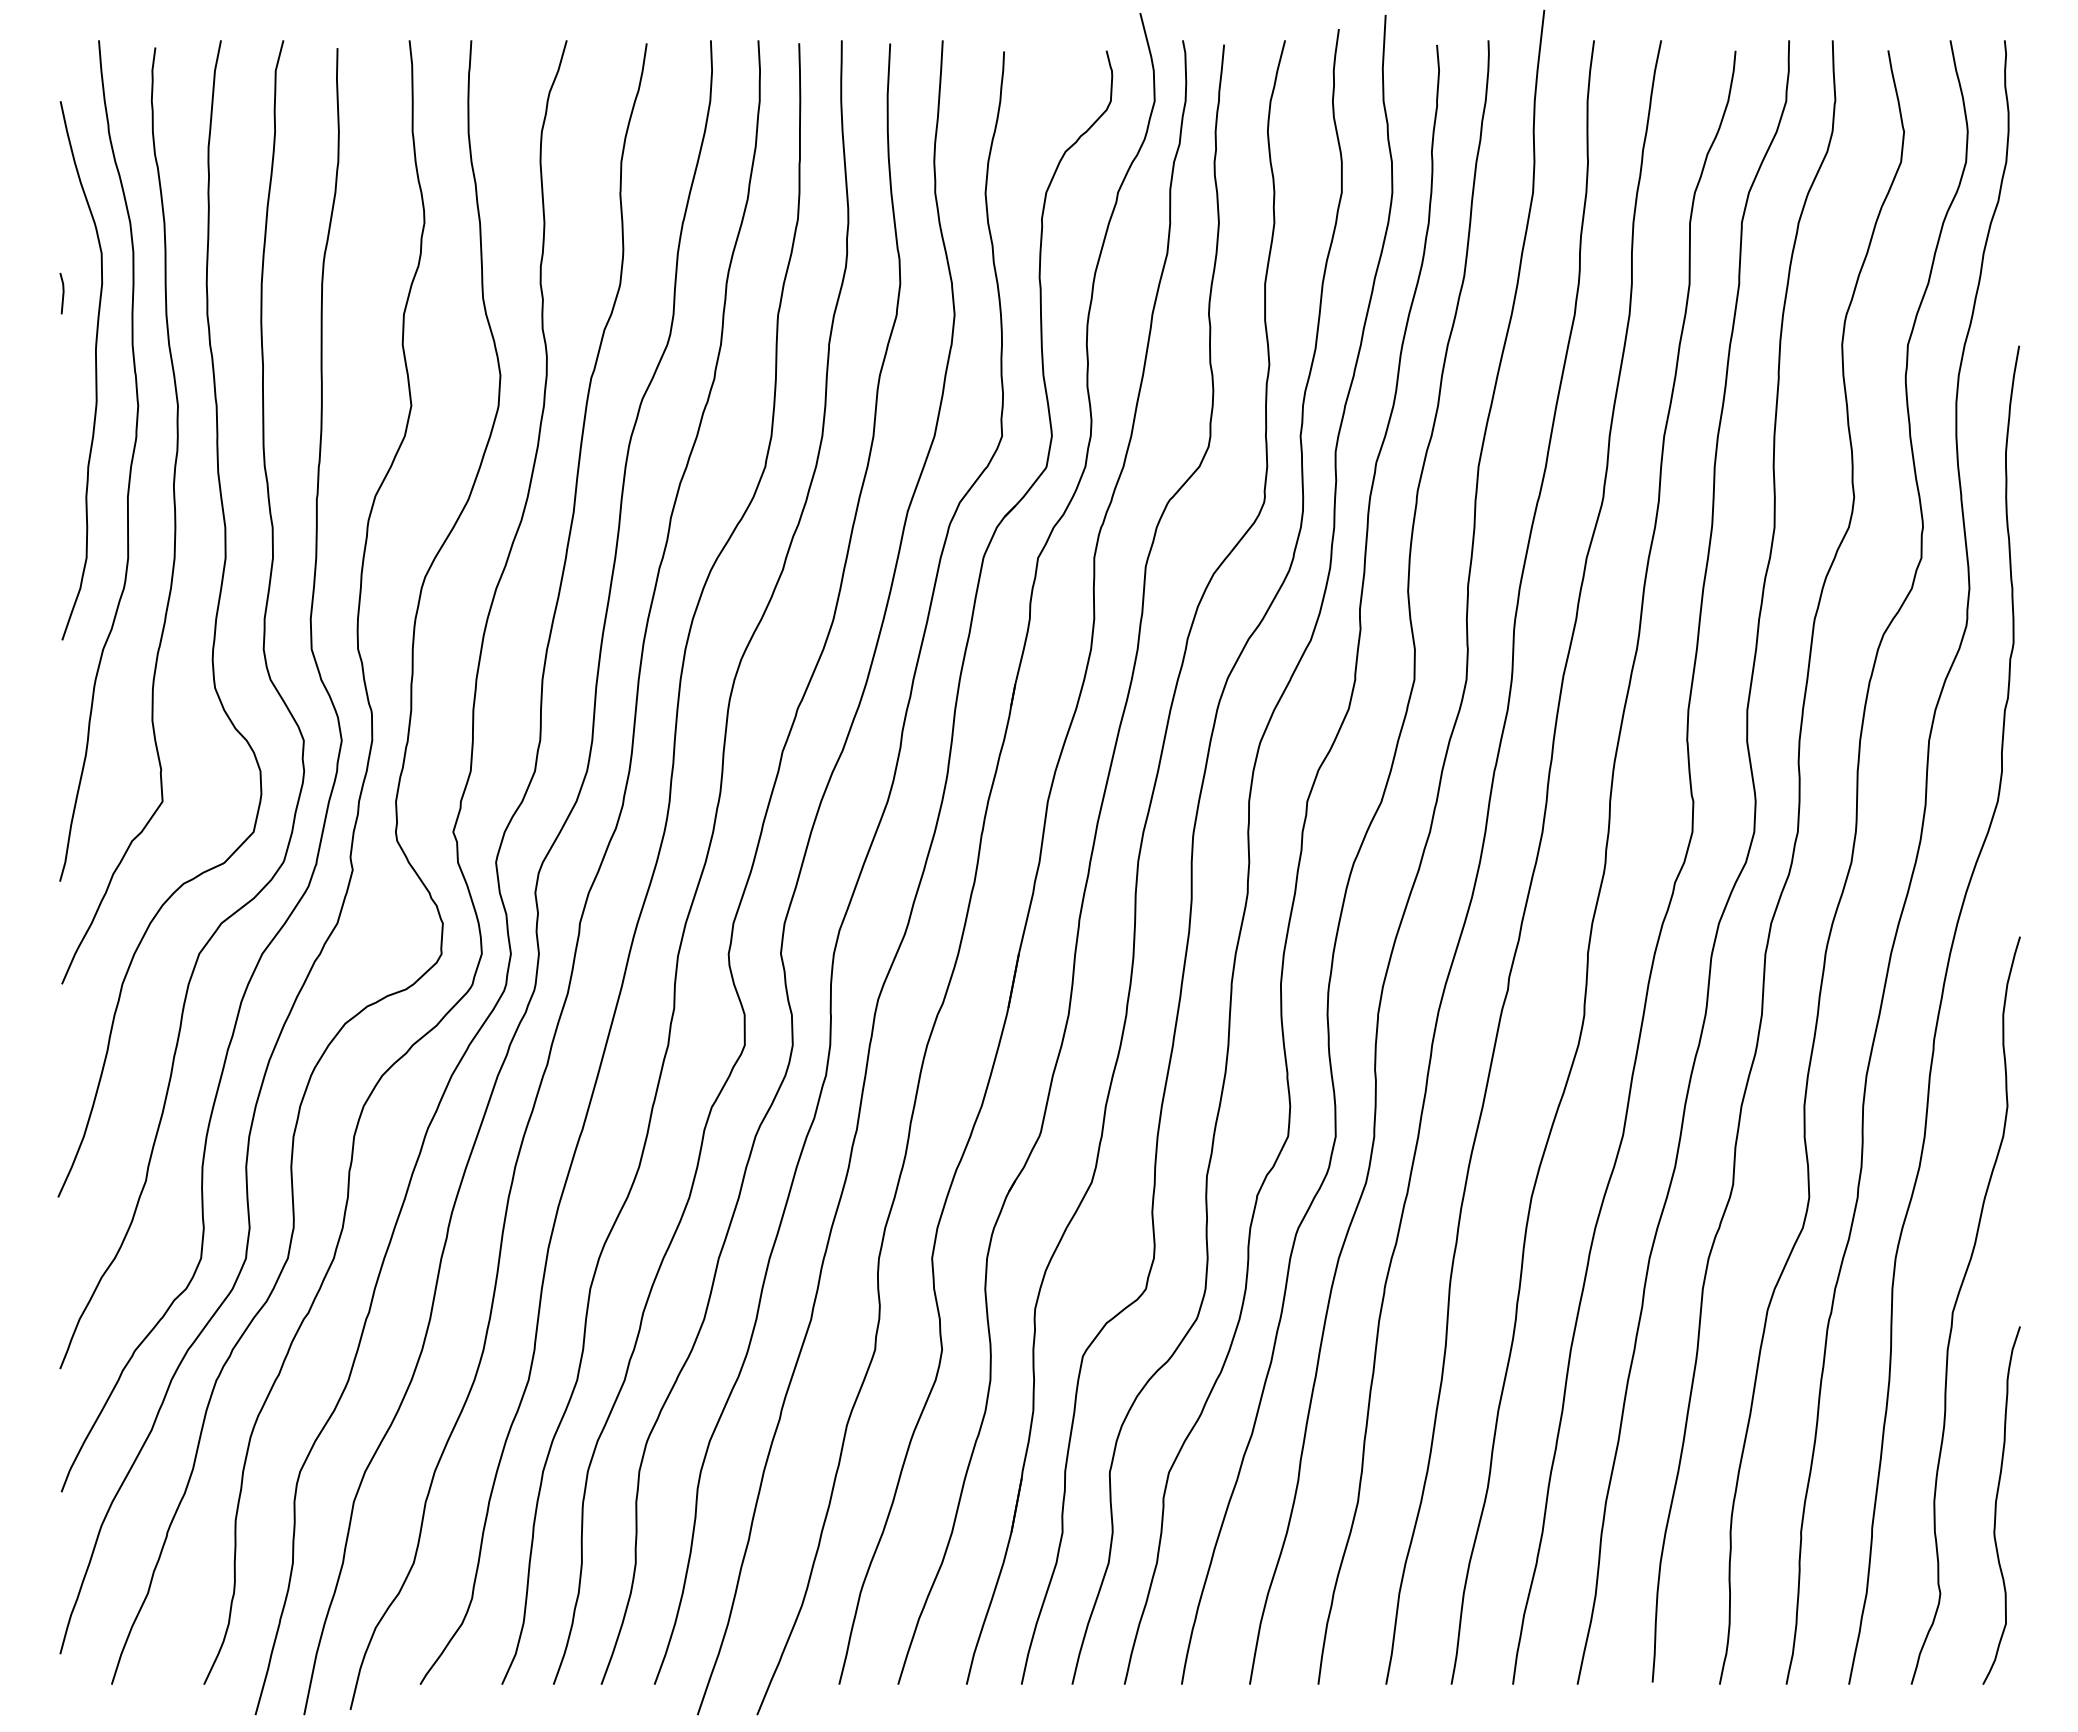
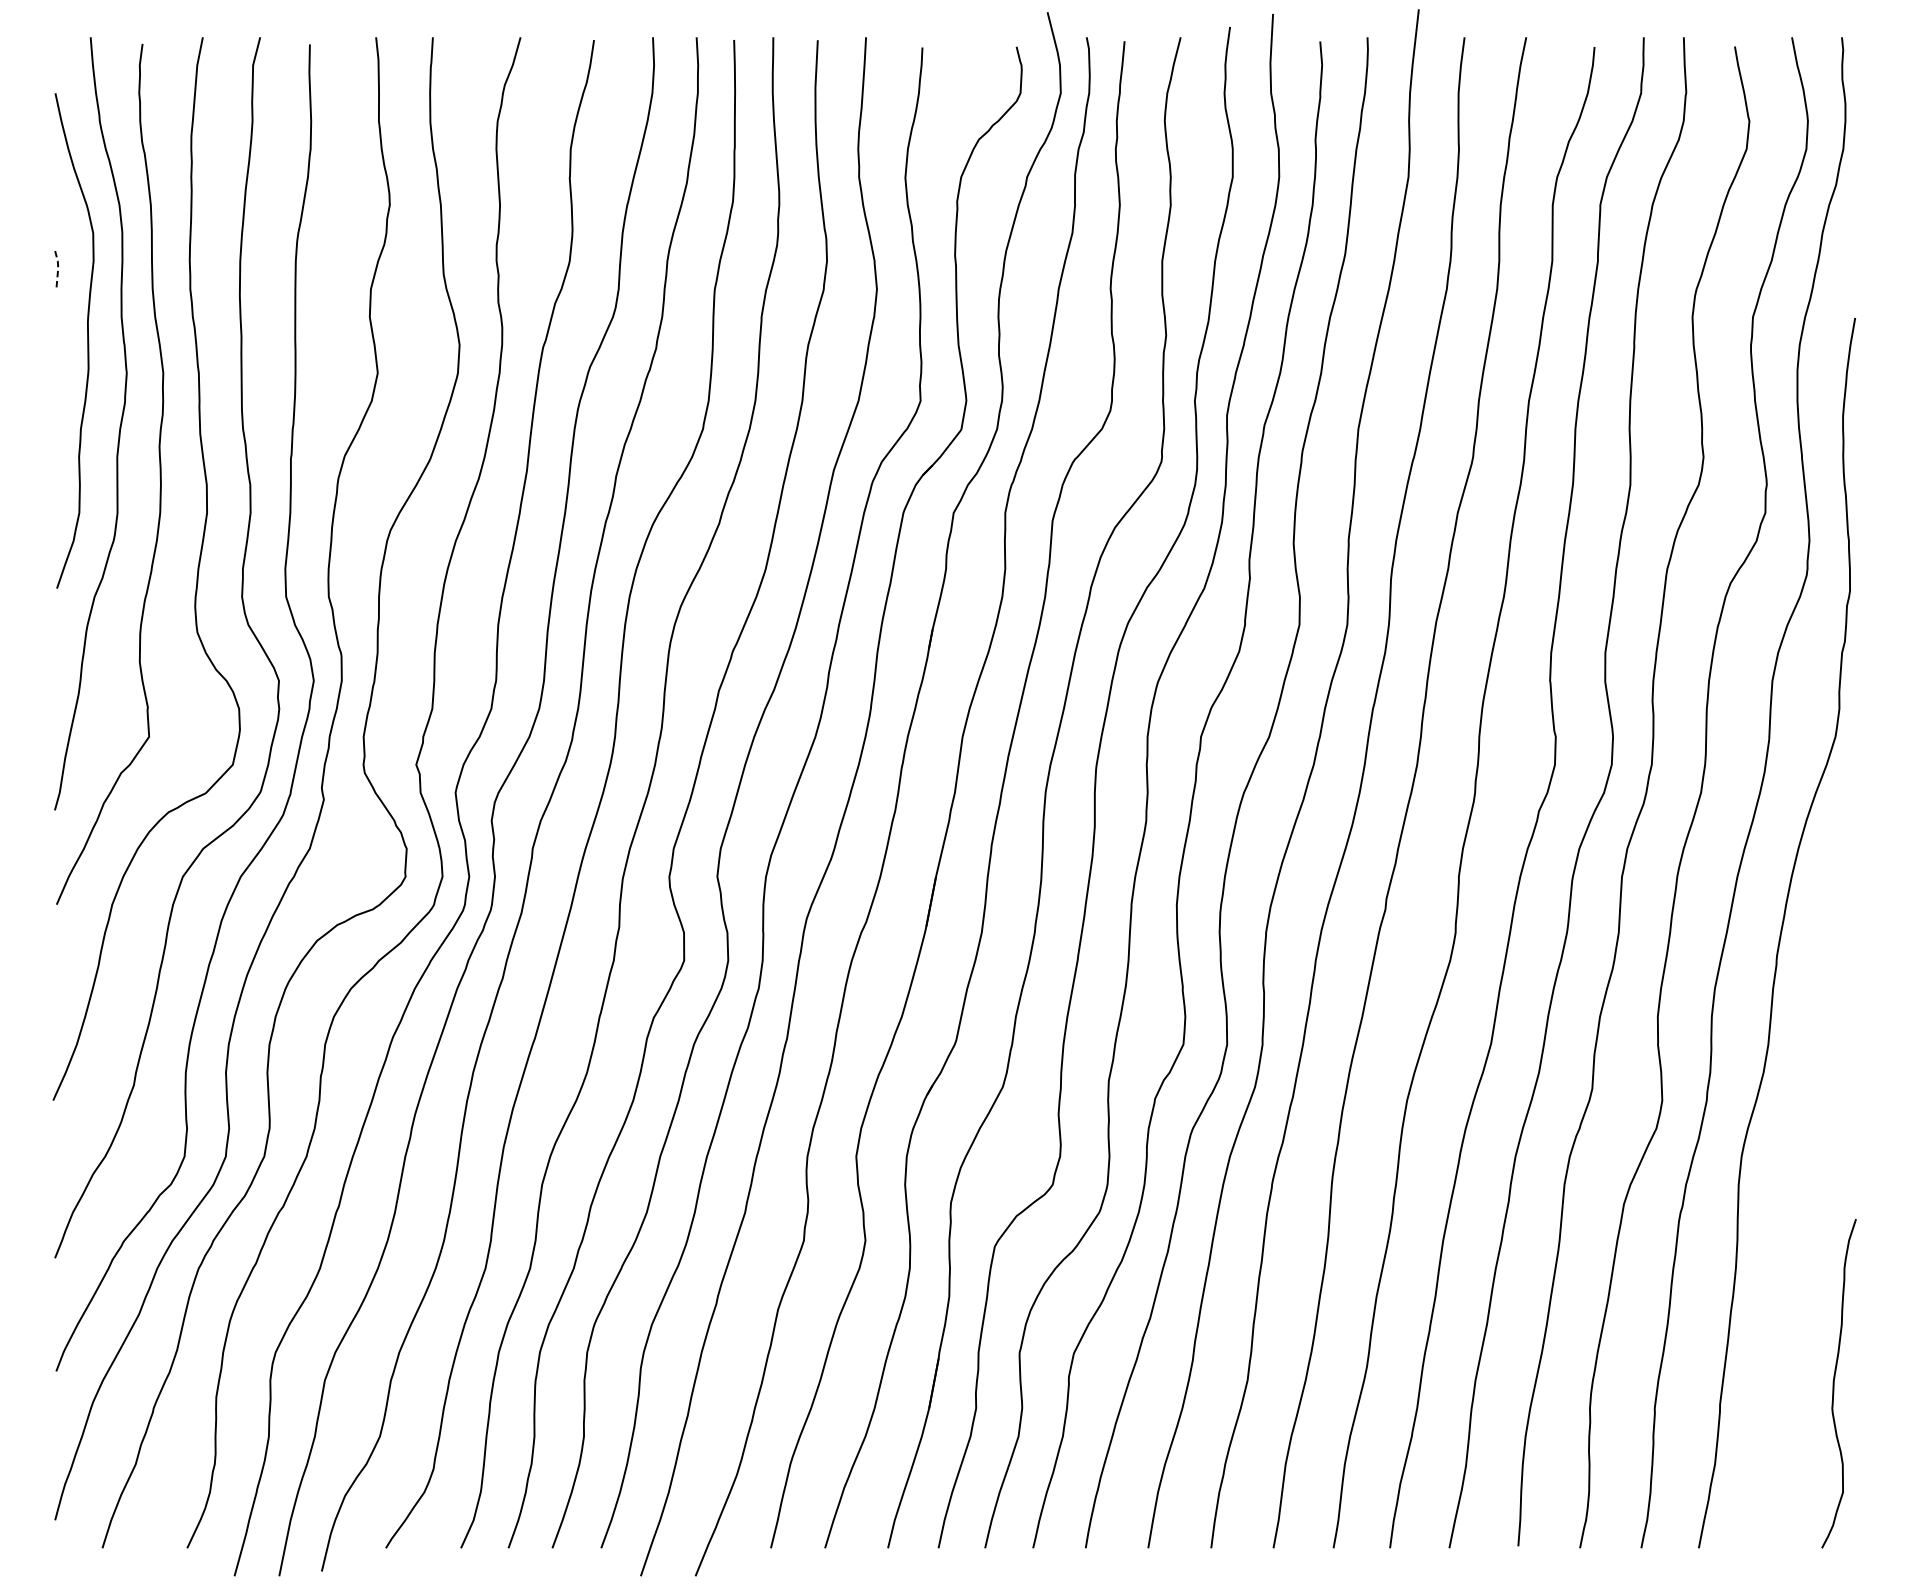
line: (63, 292) -> (58, 269), solid -> dashed
curve: (1955, 1307) -> (1796, 1201), removed

